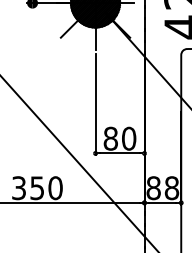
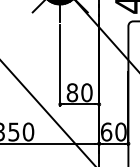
text: (162, 188) -> (113, 132), 88 -> 60

